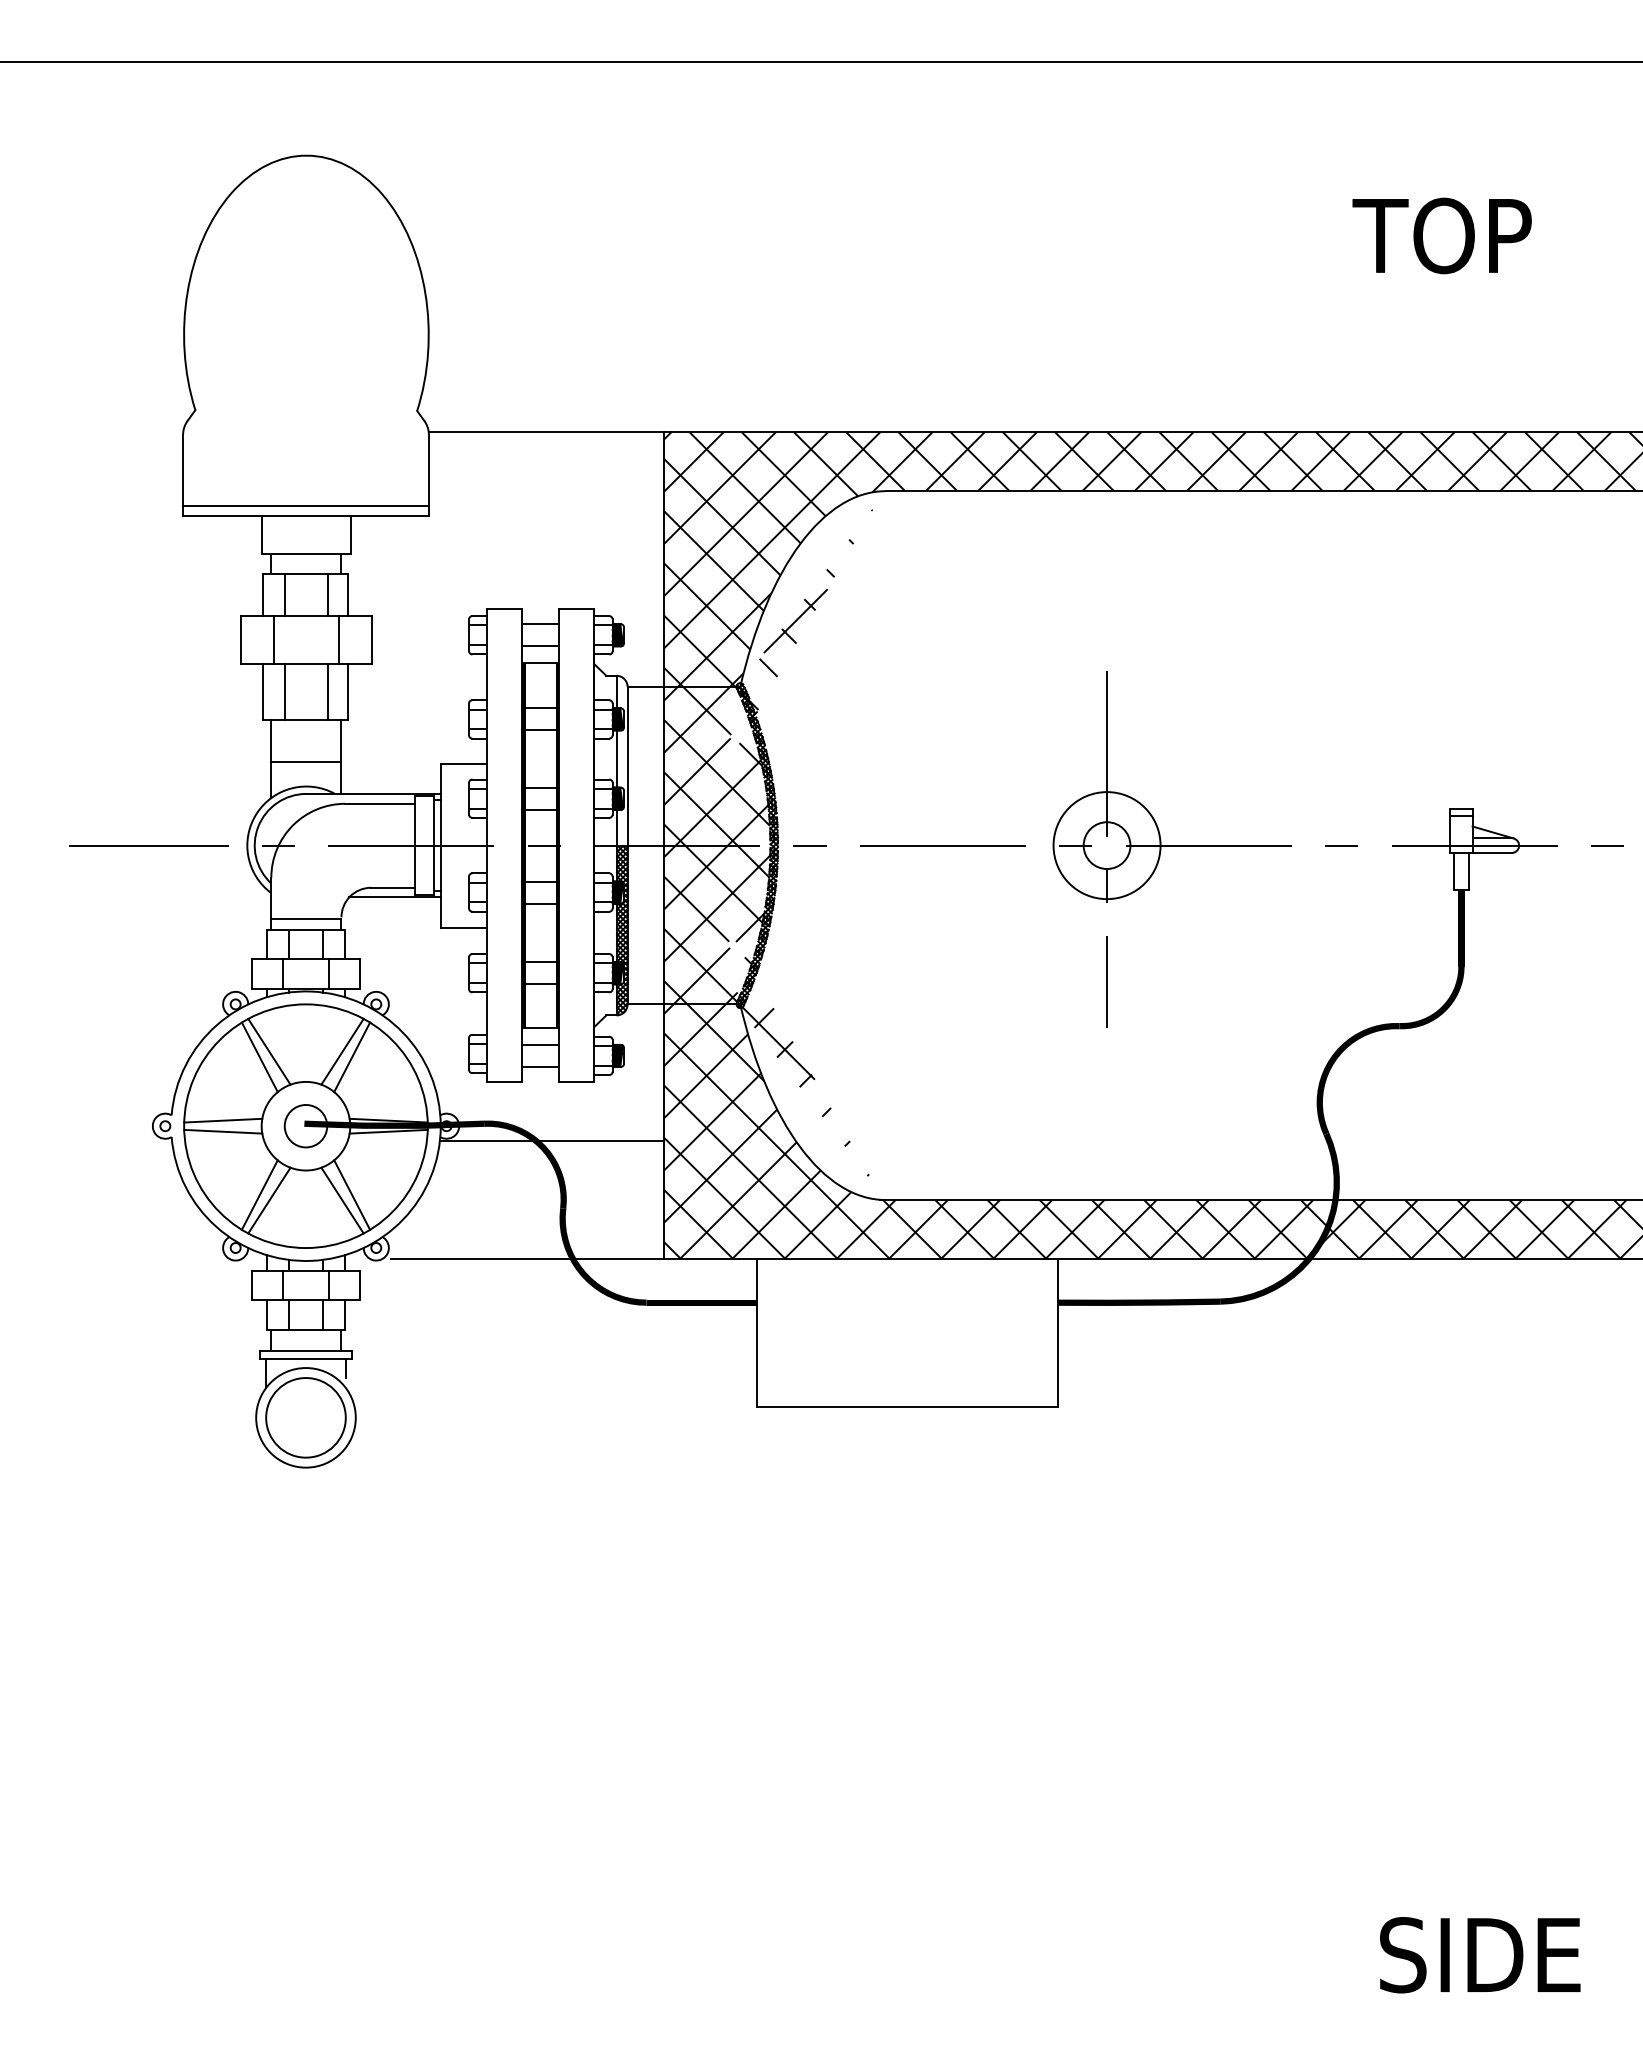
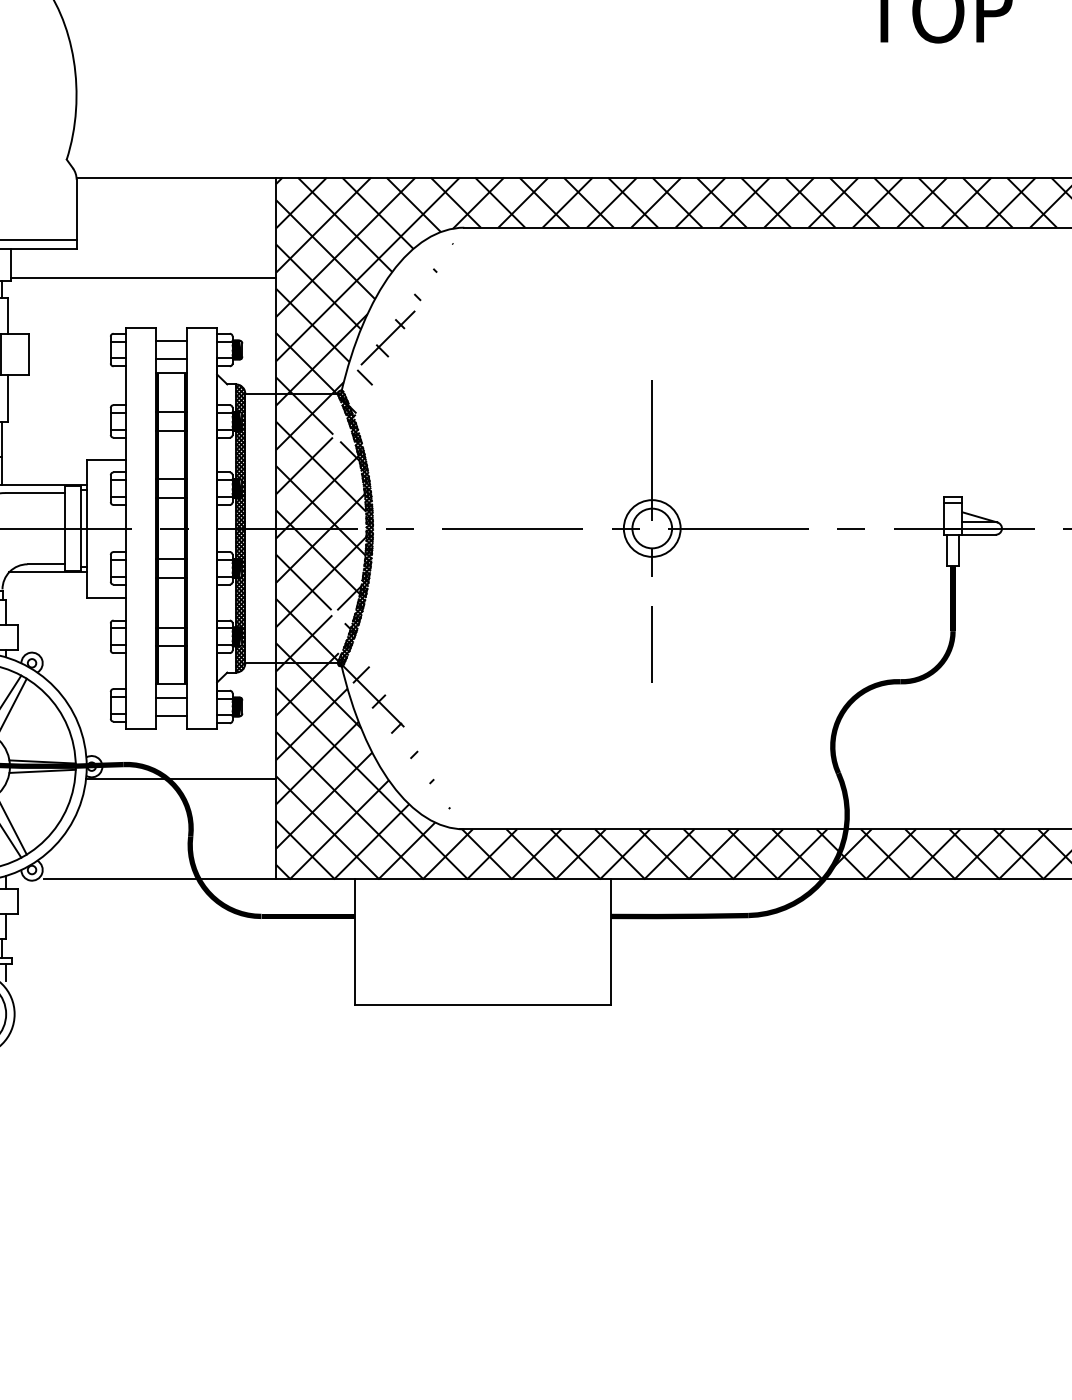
line: (507, 550) -> (143, 278), added
hatch: (621, 760) -> (240, 456), added
circle: (1106, 845) -> (651, 528), size x0.62

